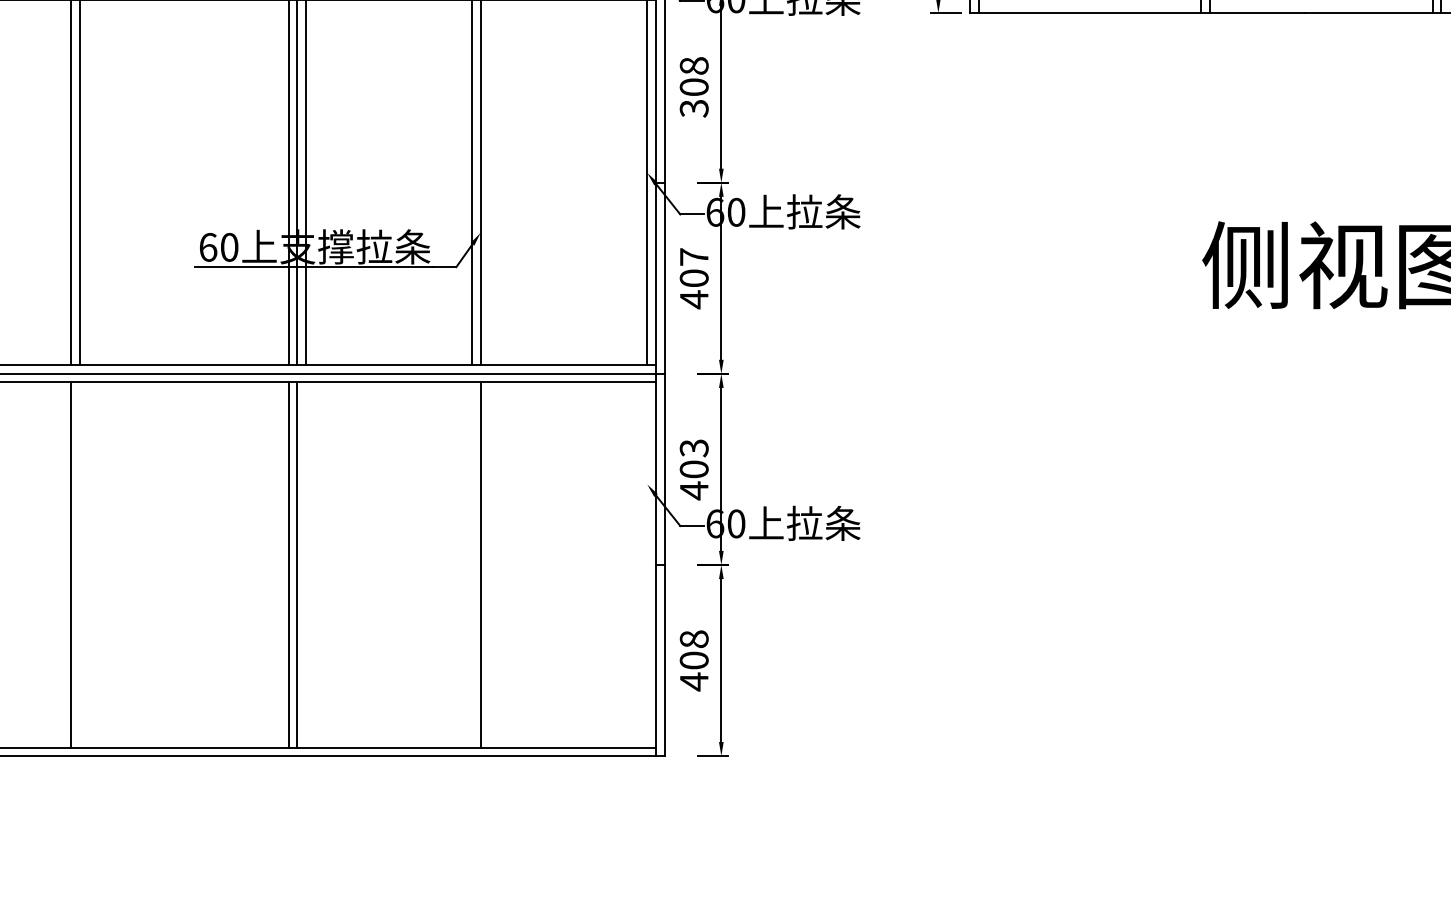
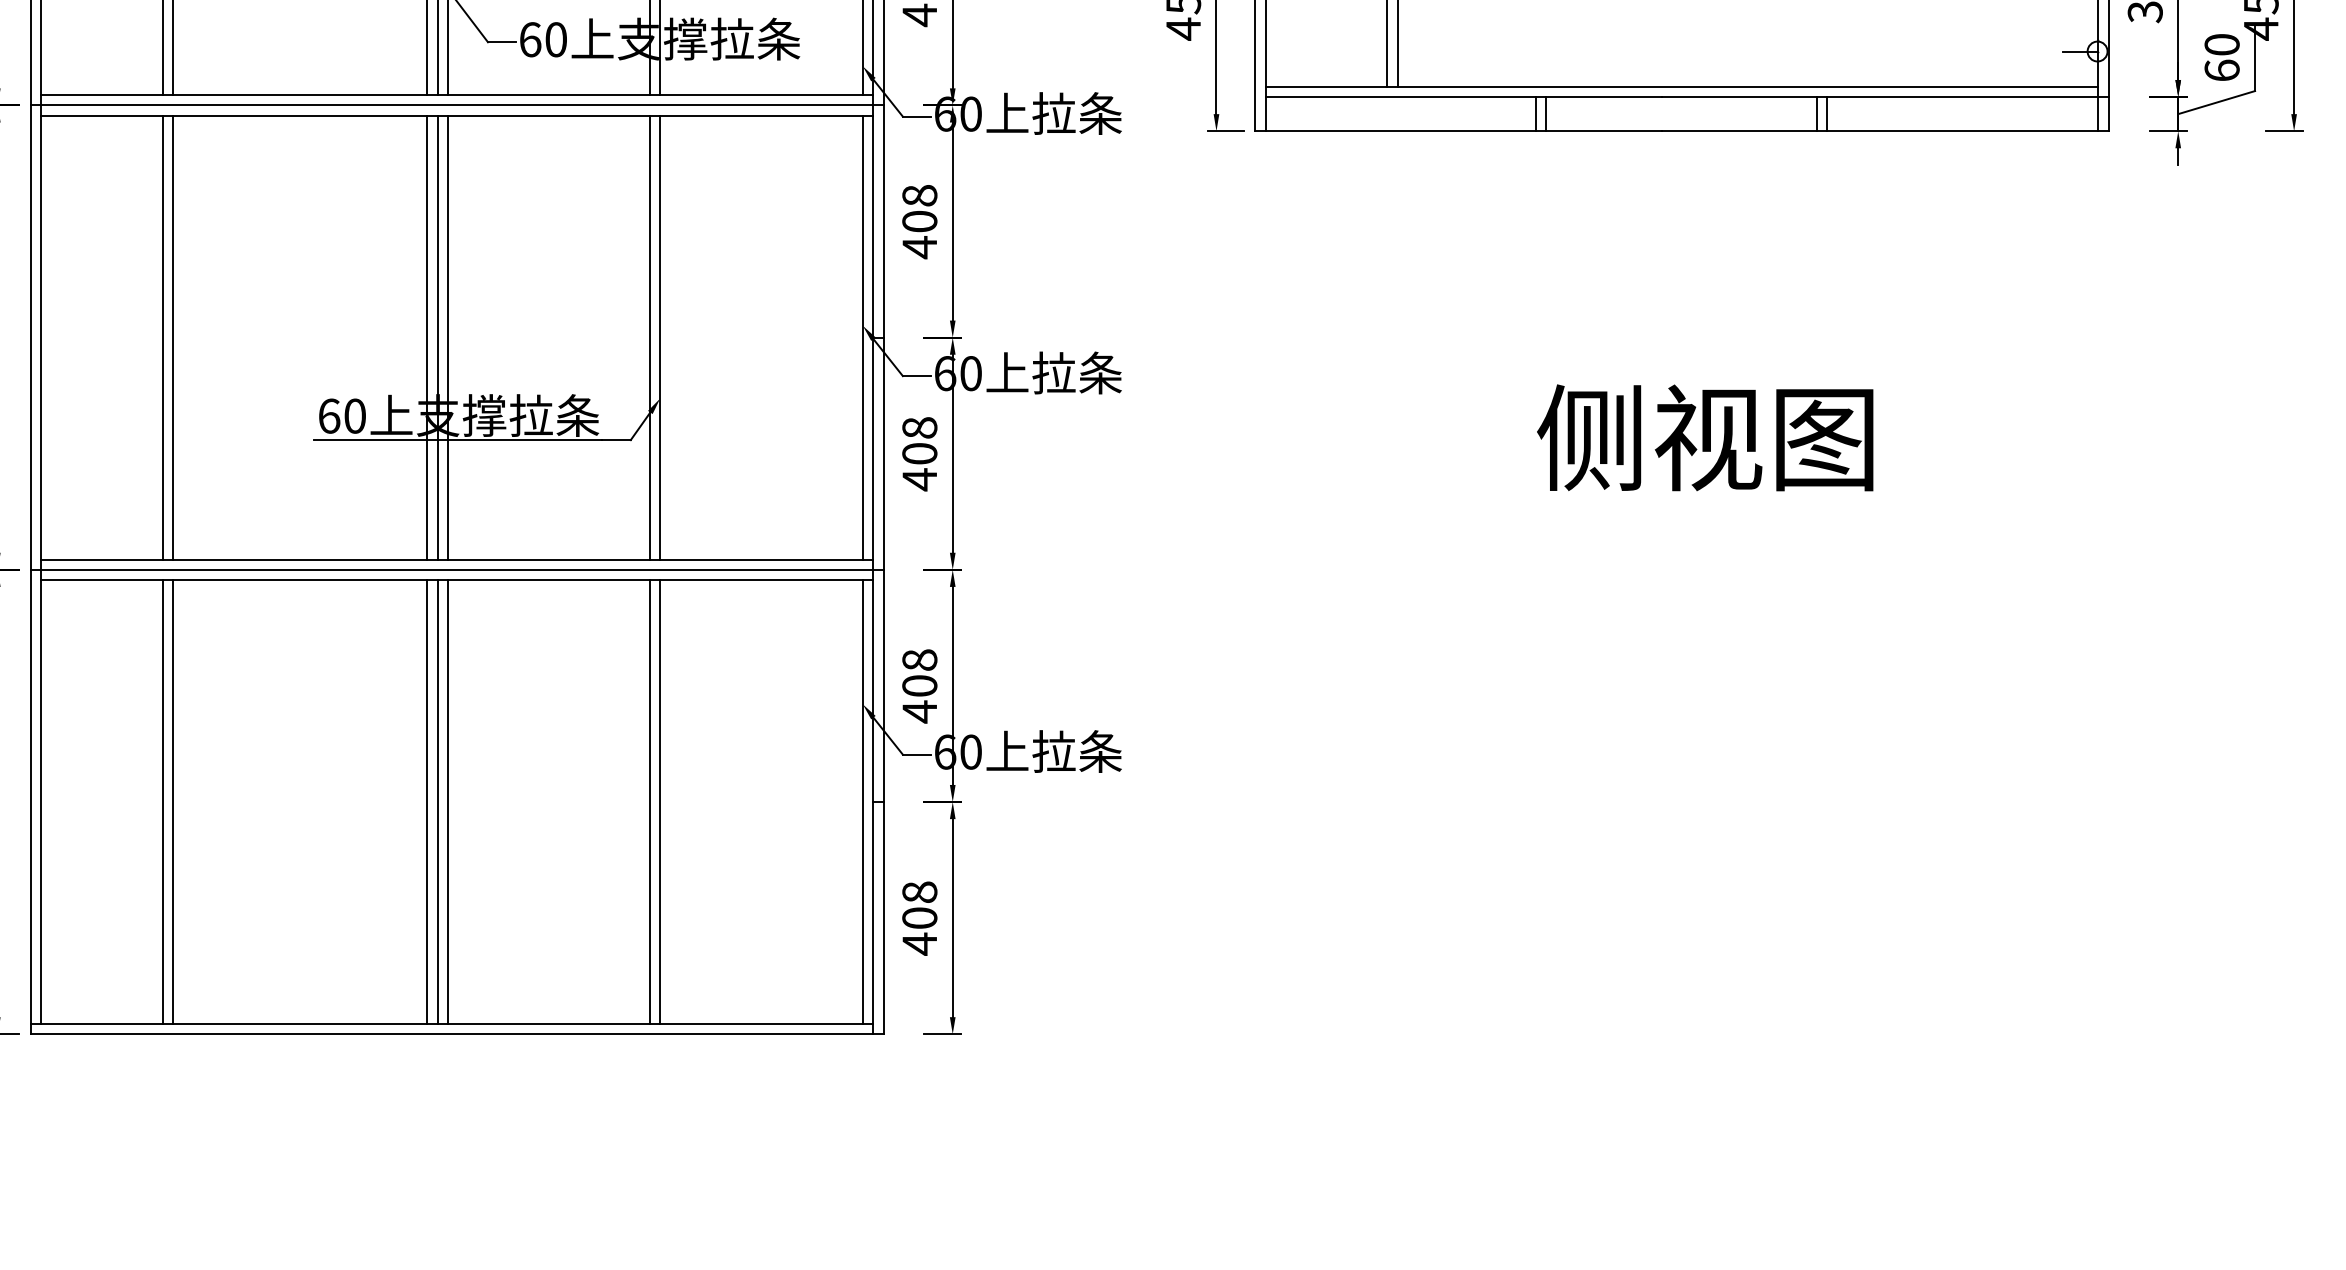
text: (693, 108) -> (919, 247), 308 -> 408
text: (693, 256) -> (919, 427), 407 -> 408
text: (693, 448) -> (919, 660), 403 -> 408
line: (80, 565) -> (173, 802), added
line: (305, 565) -> (447, 802), added
line: (471, 565) -> (649, 802), added
line: (647, 565) -> (862, 802), added

